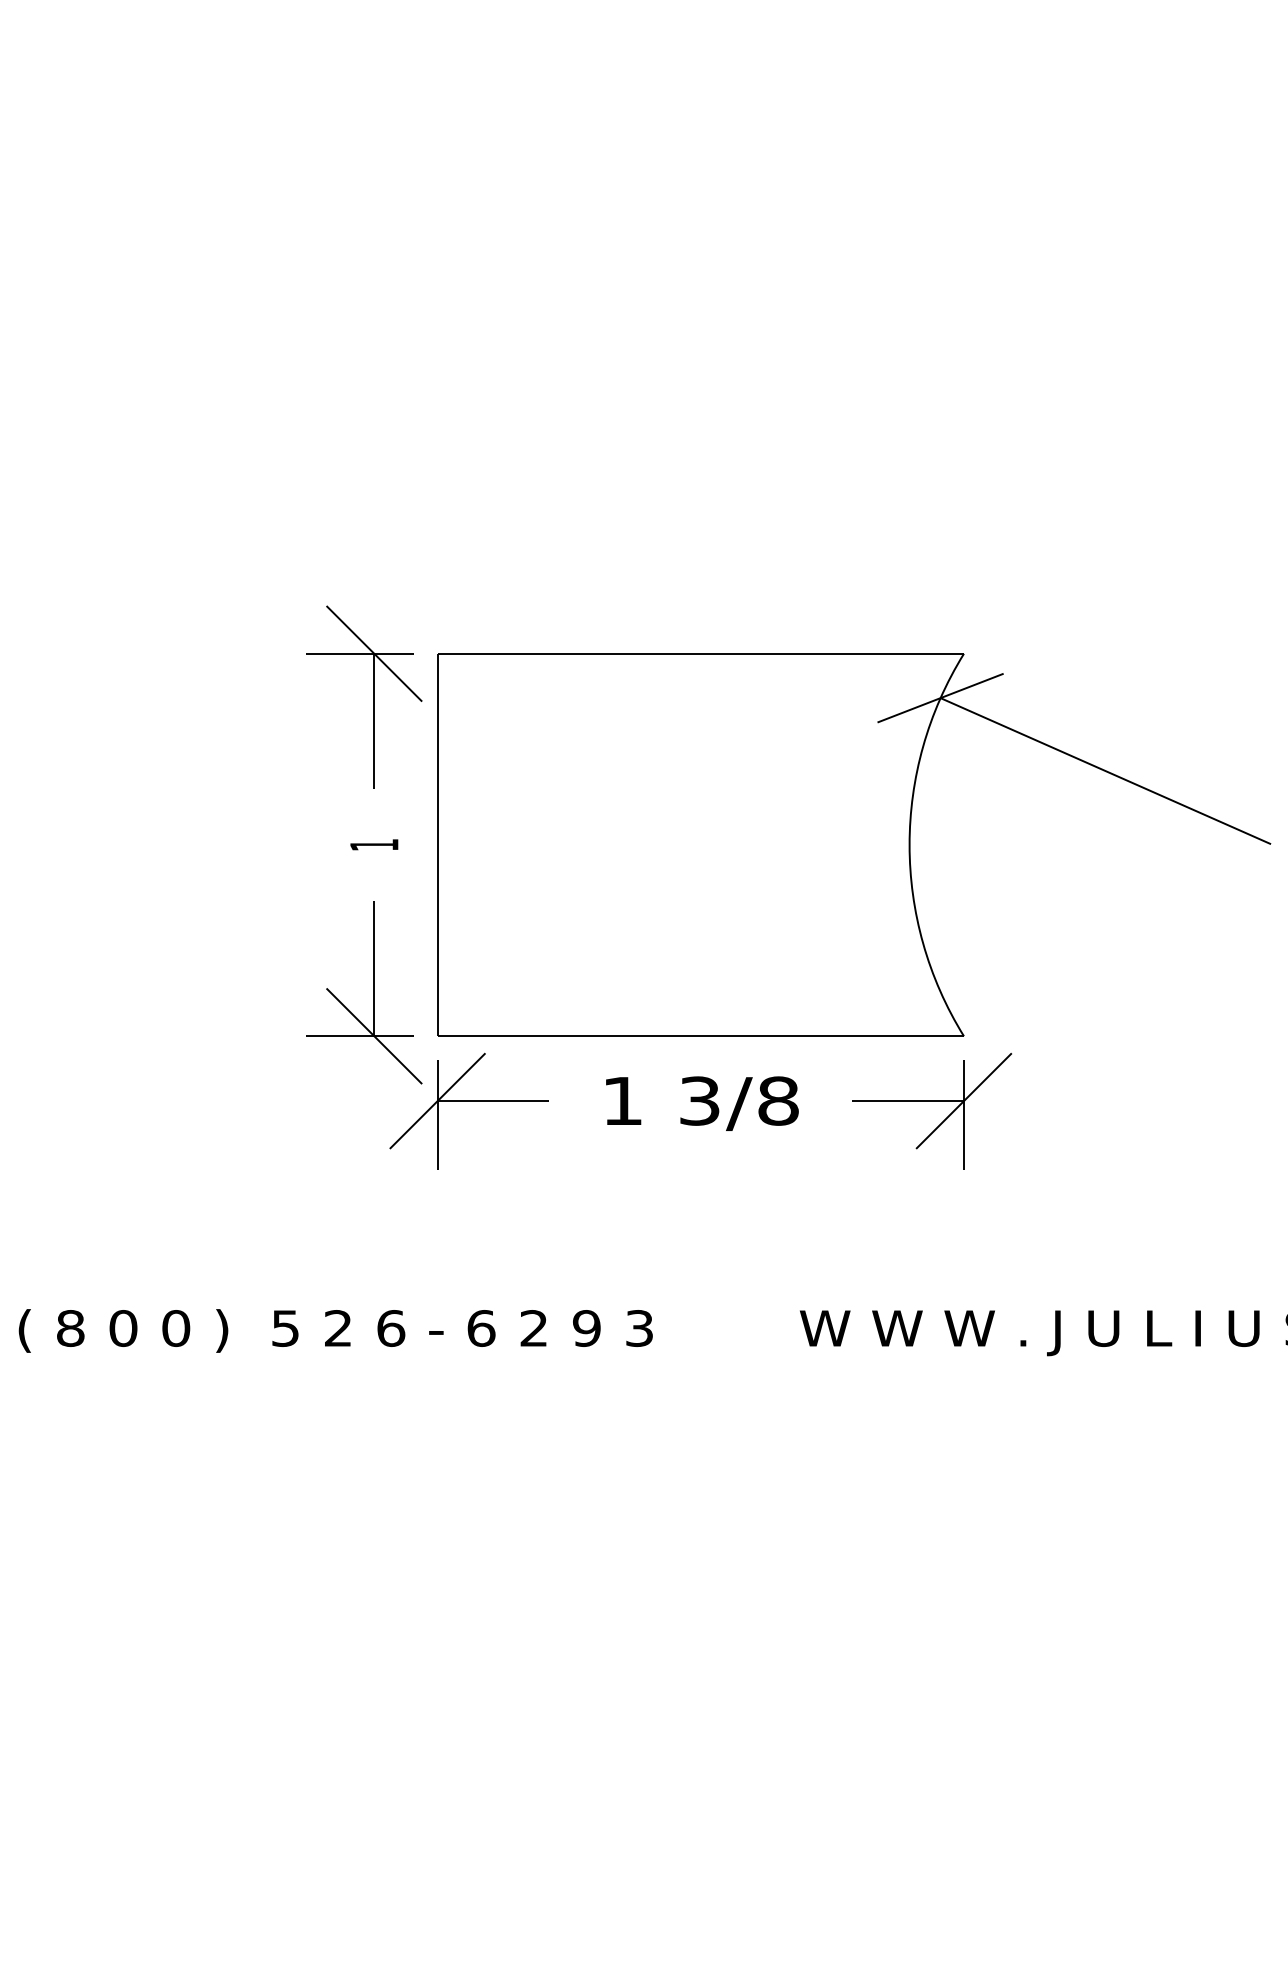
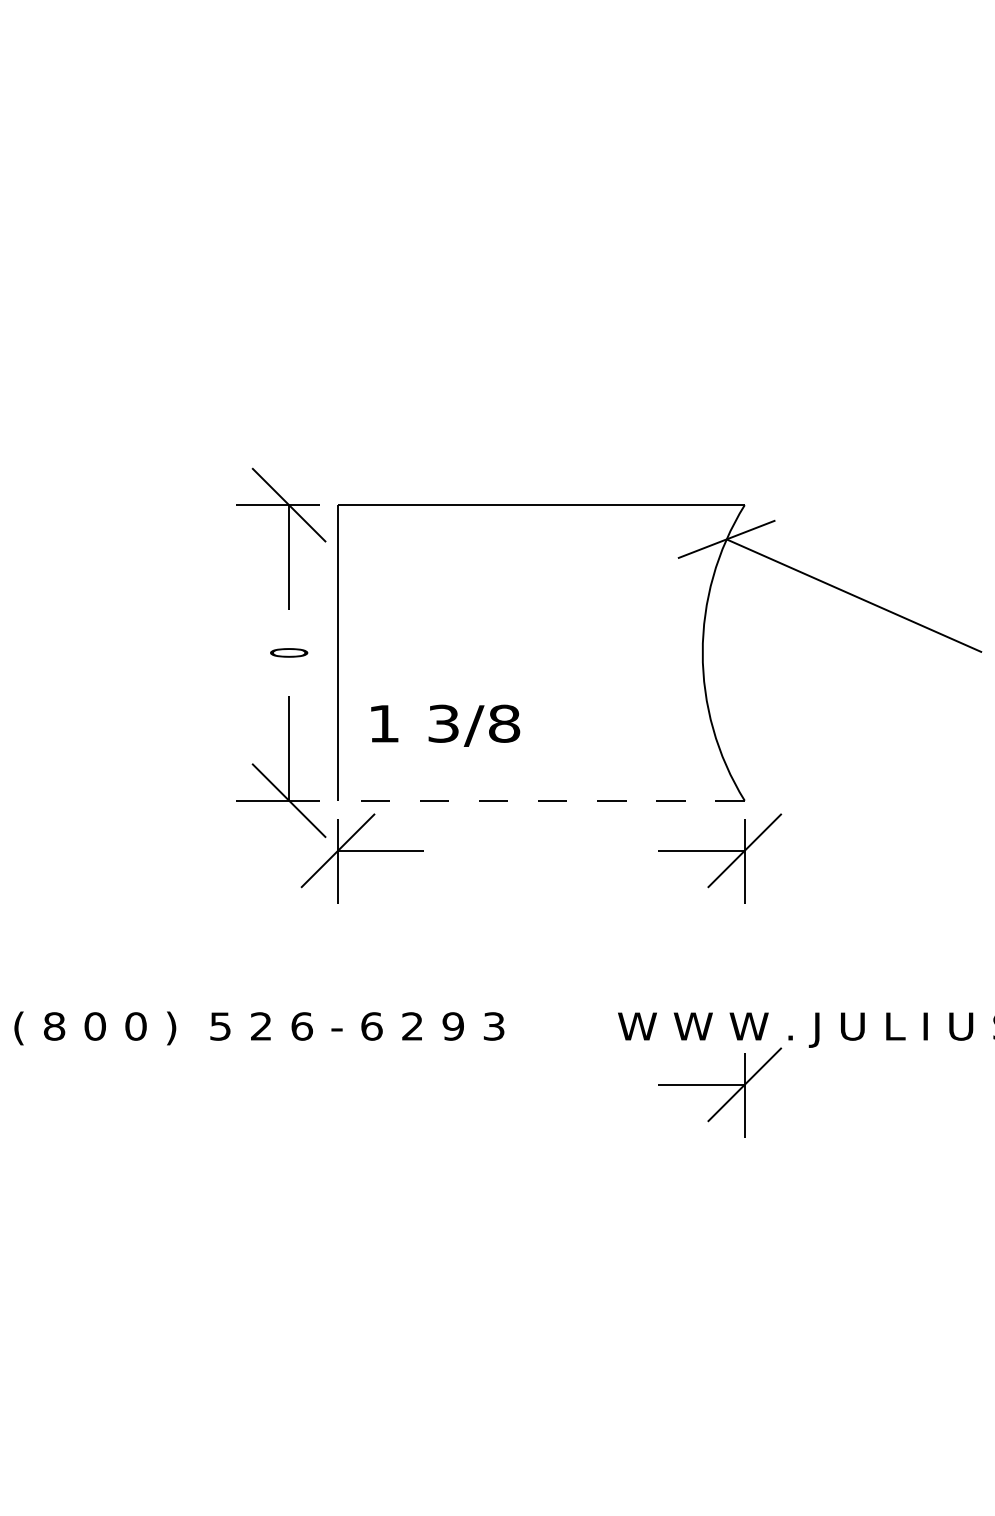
text: (374, 844) -> (289, 652), 1 -> 0
line: (699, 1035) -> (540, 800), solid -> dashed
text: (702, 1103) -> (445, 725), moved
part: (932, 1404) -> (720, 1085), added

